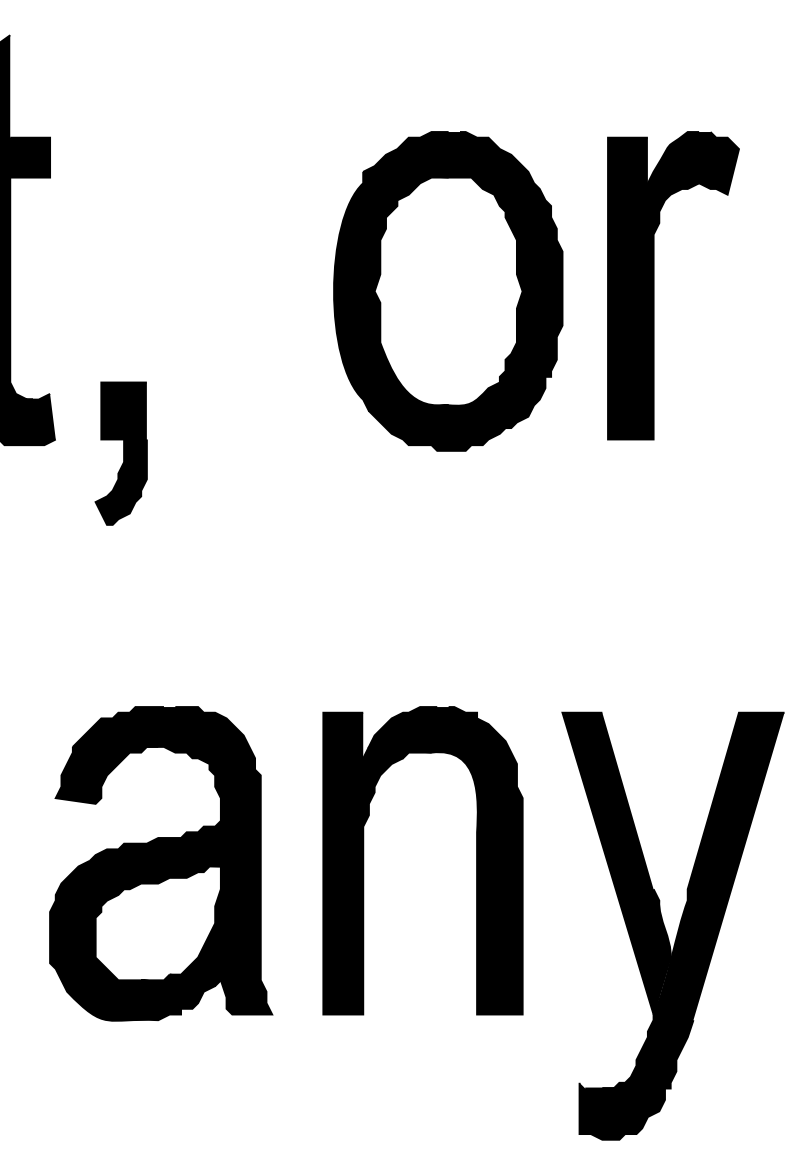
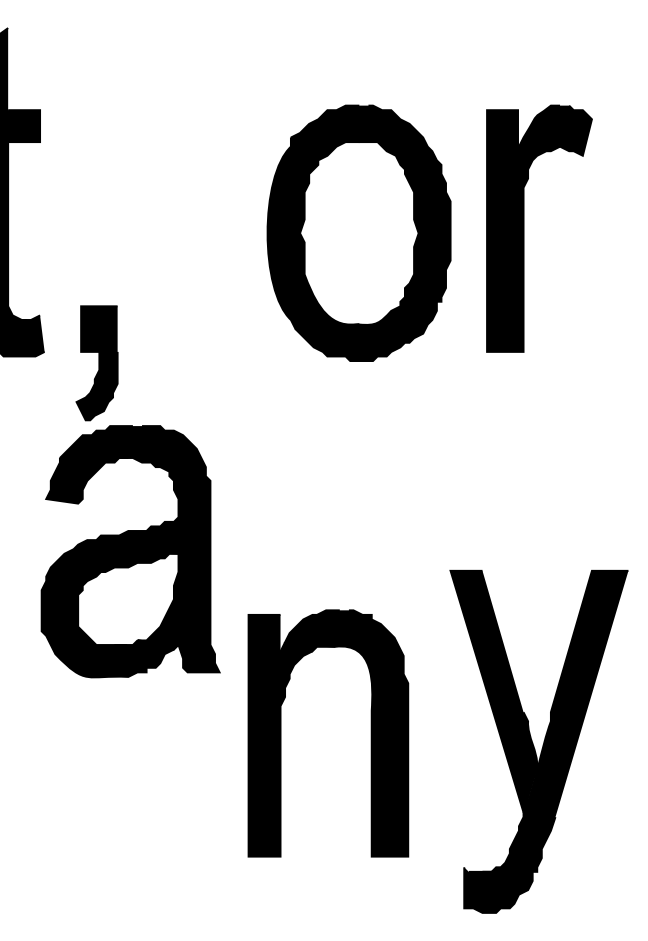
part: (476, 860) -> (371, 733), moved
part: (161, 863) -> (130, 551), moved

